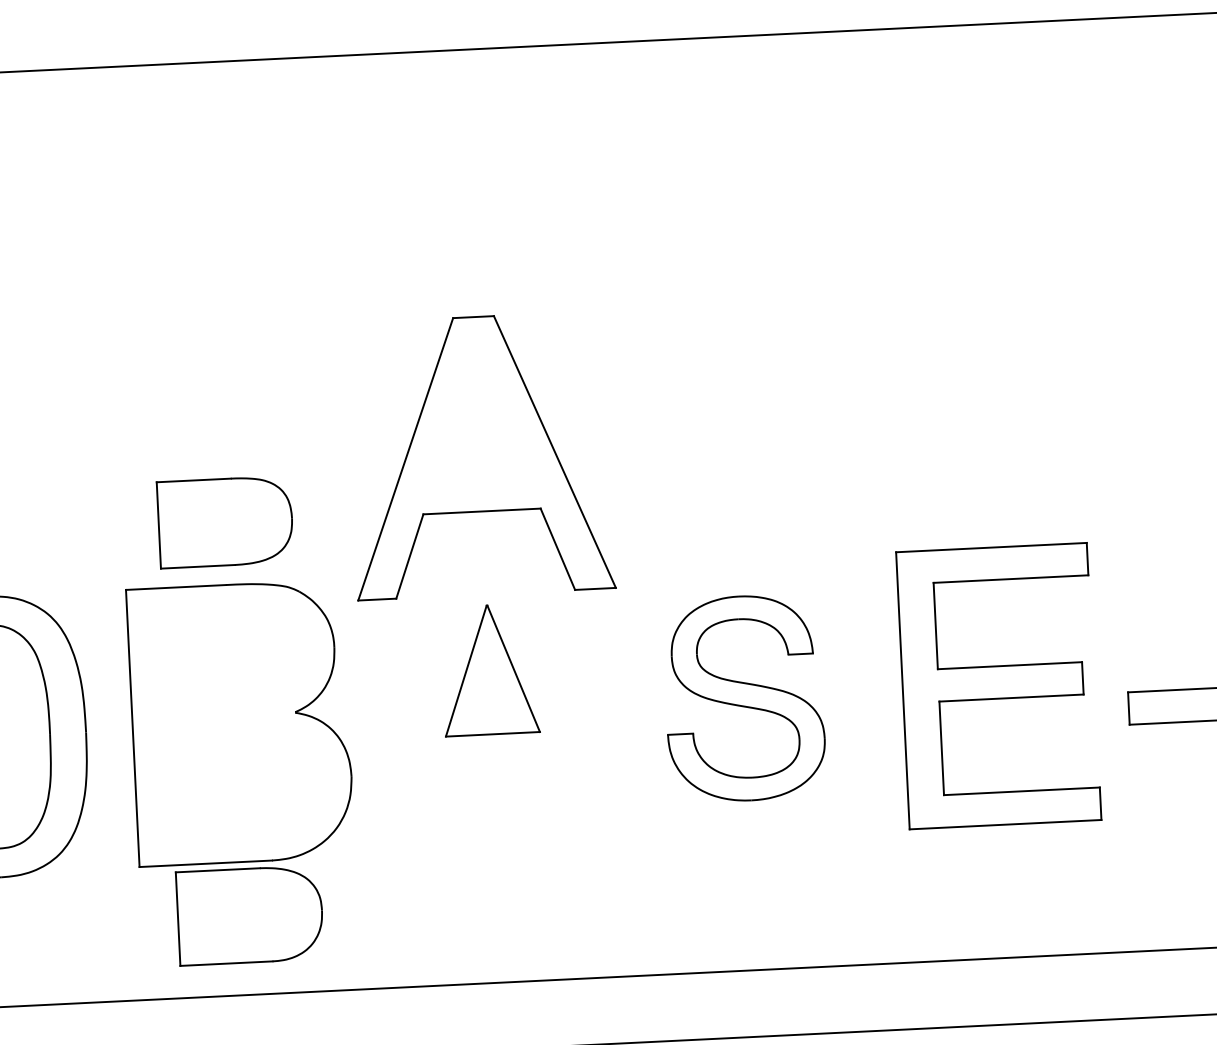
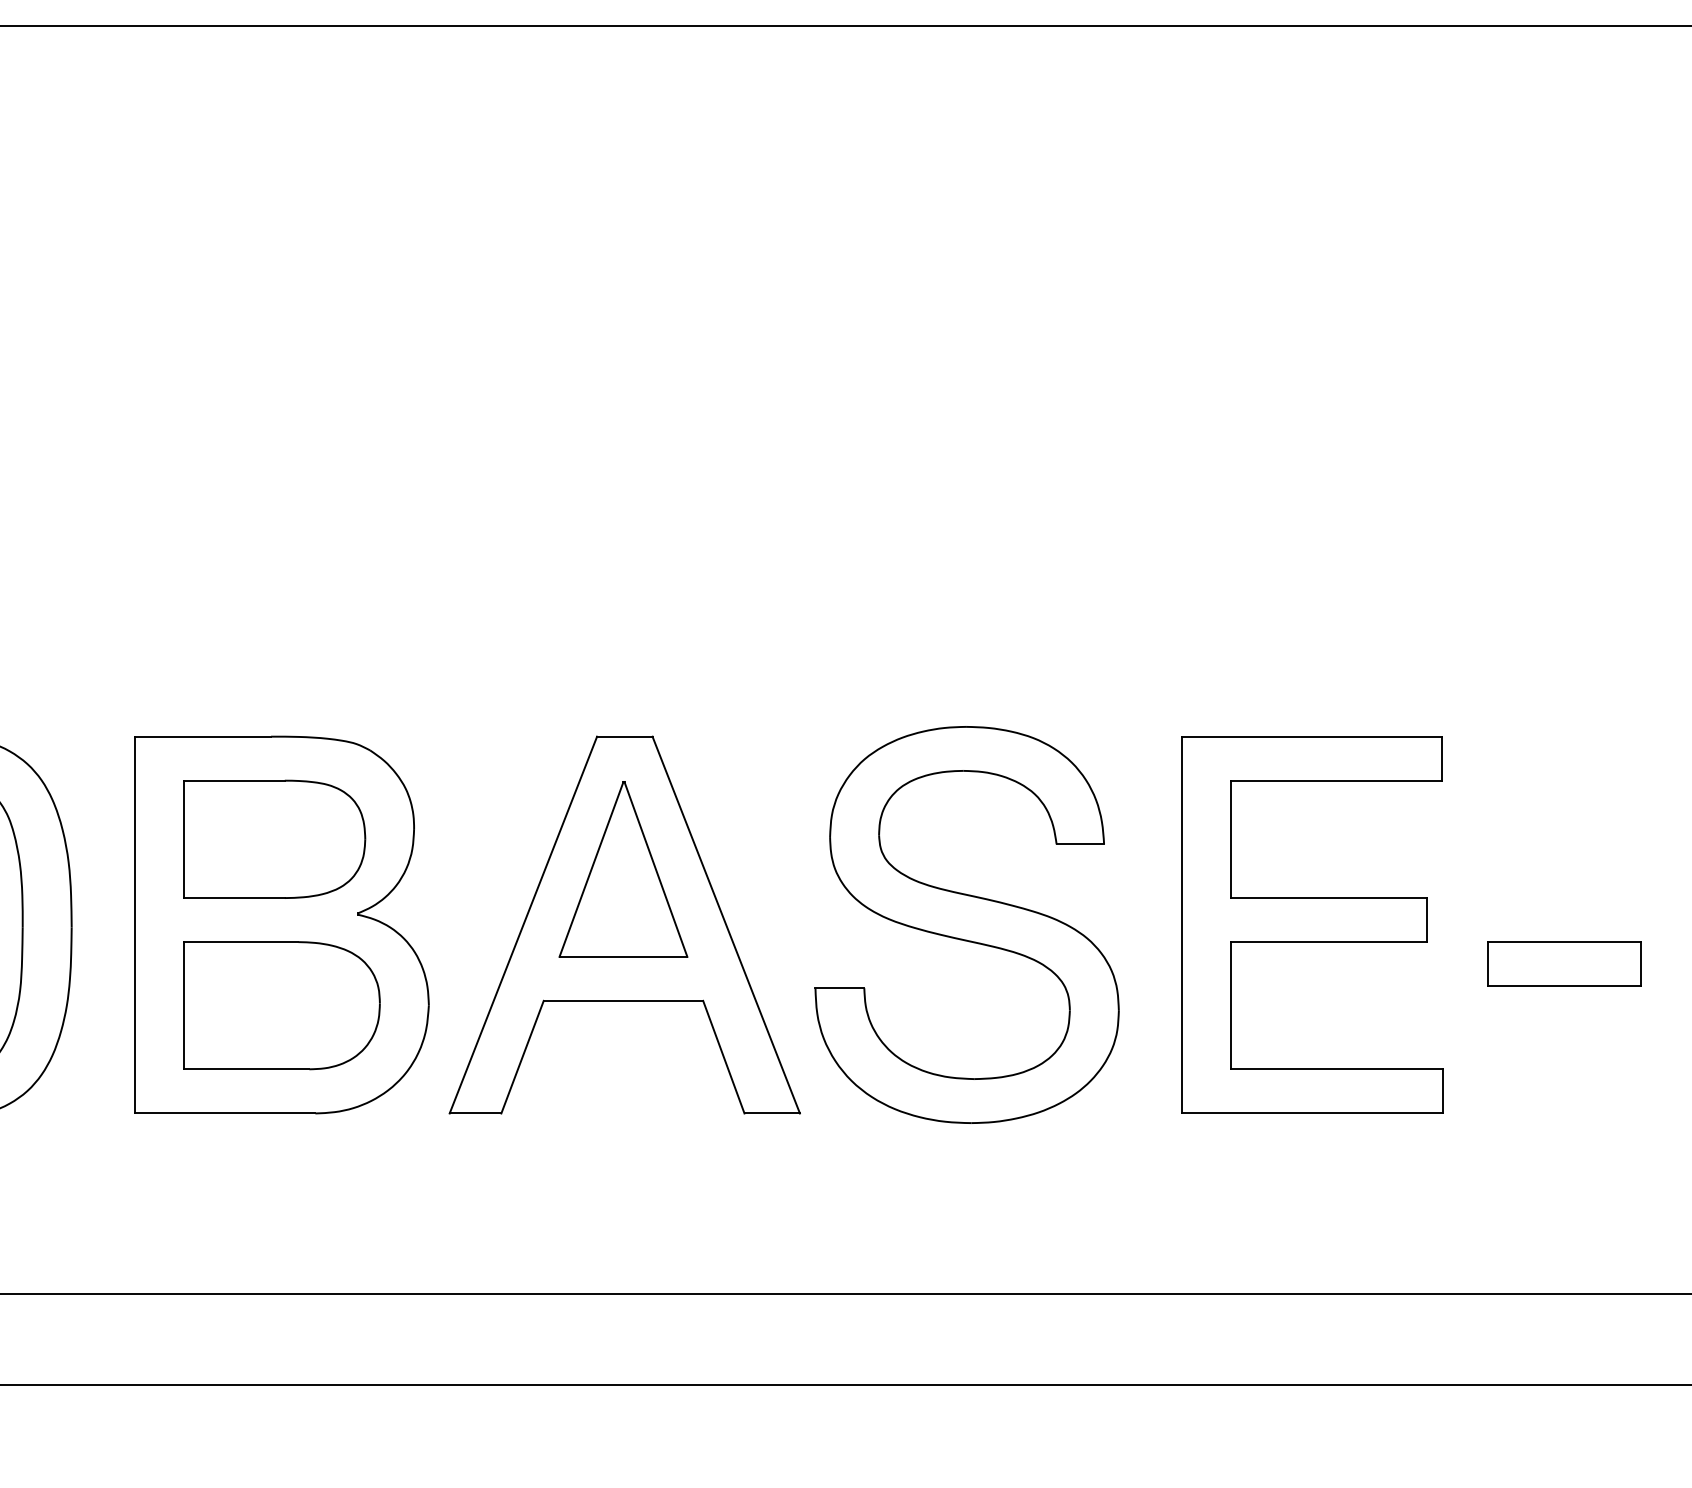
part: (480, 455) -> (624, 924), moved
part: (225, 521) -> (274, 838), moved
part: (744, 698) -> (966, 924), size x1.43
part: (249, 915) -> (281, 1005), moved

